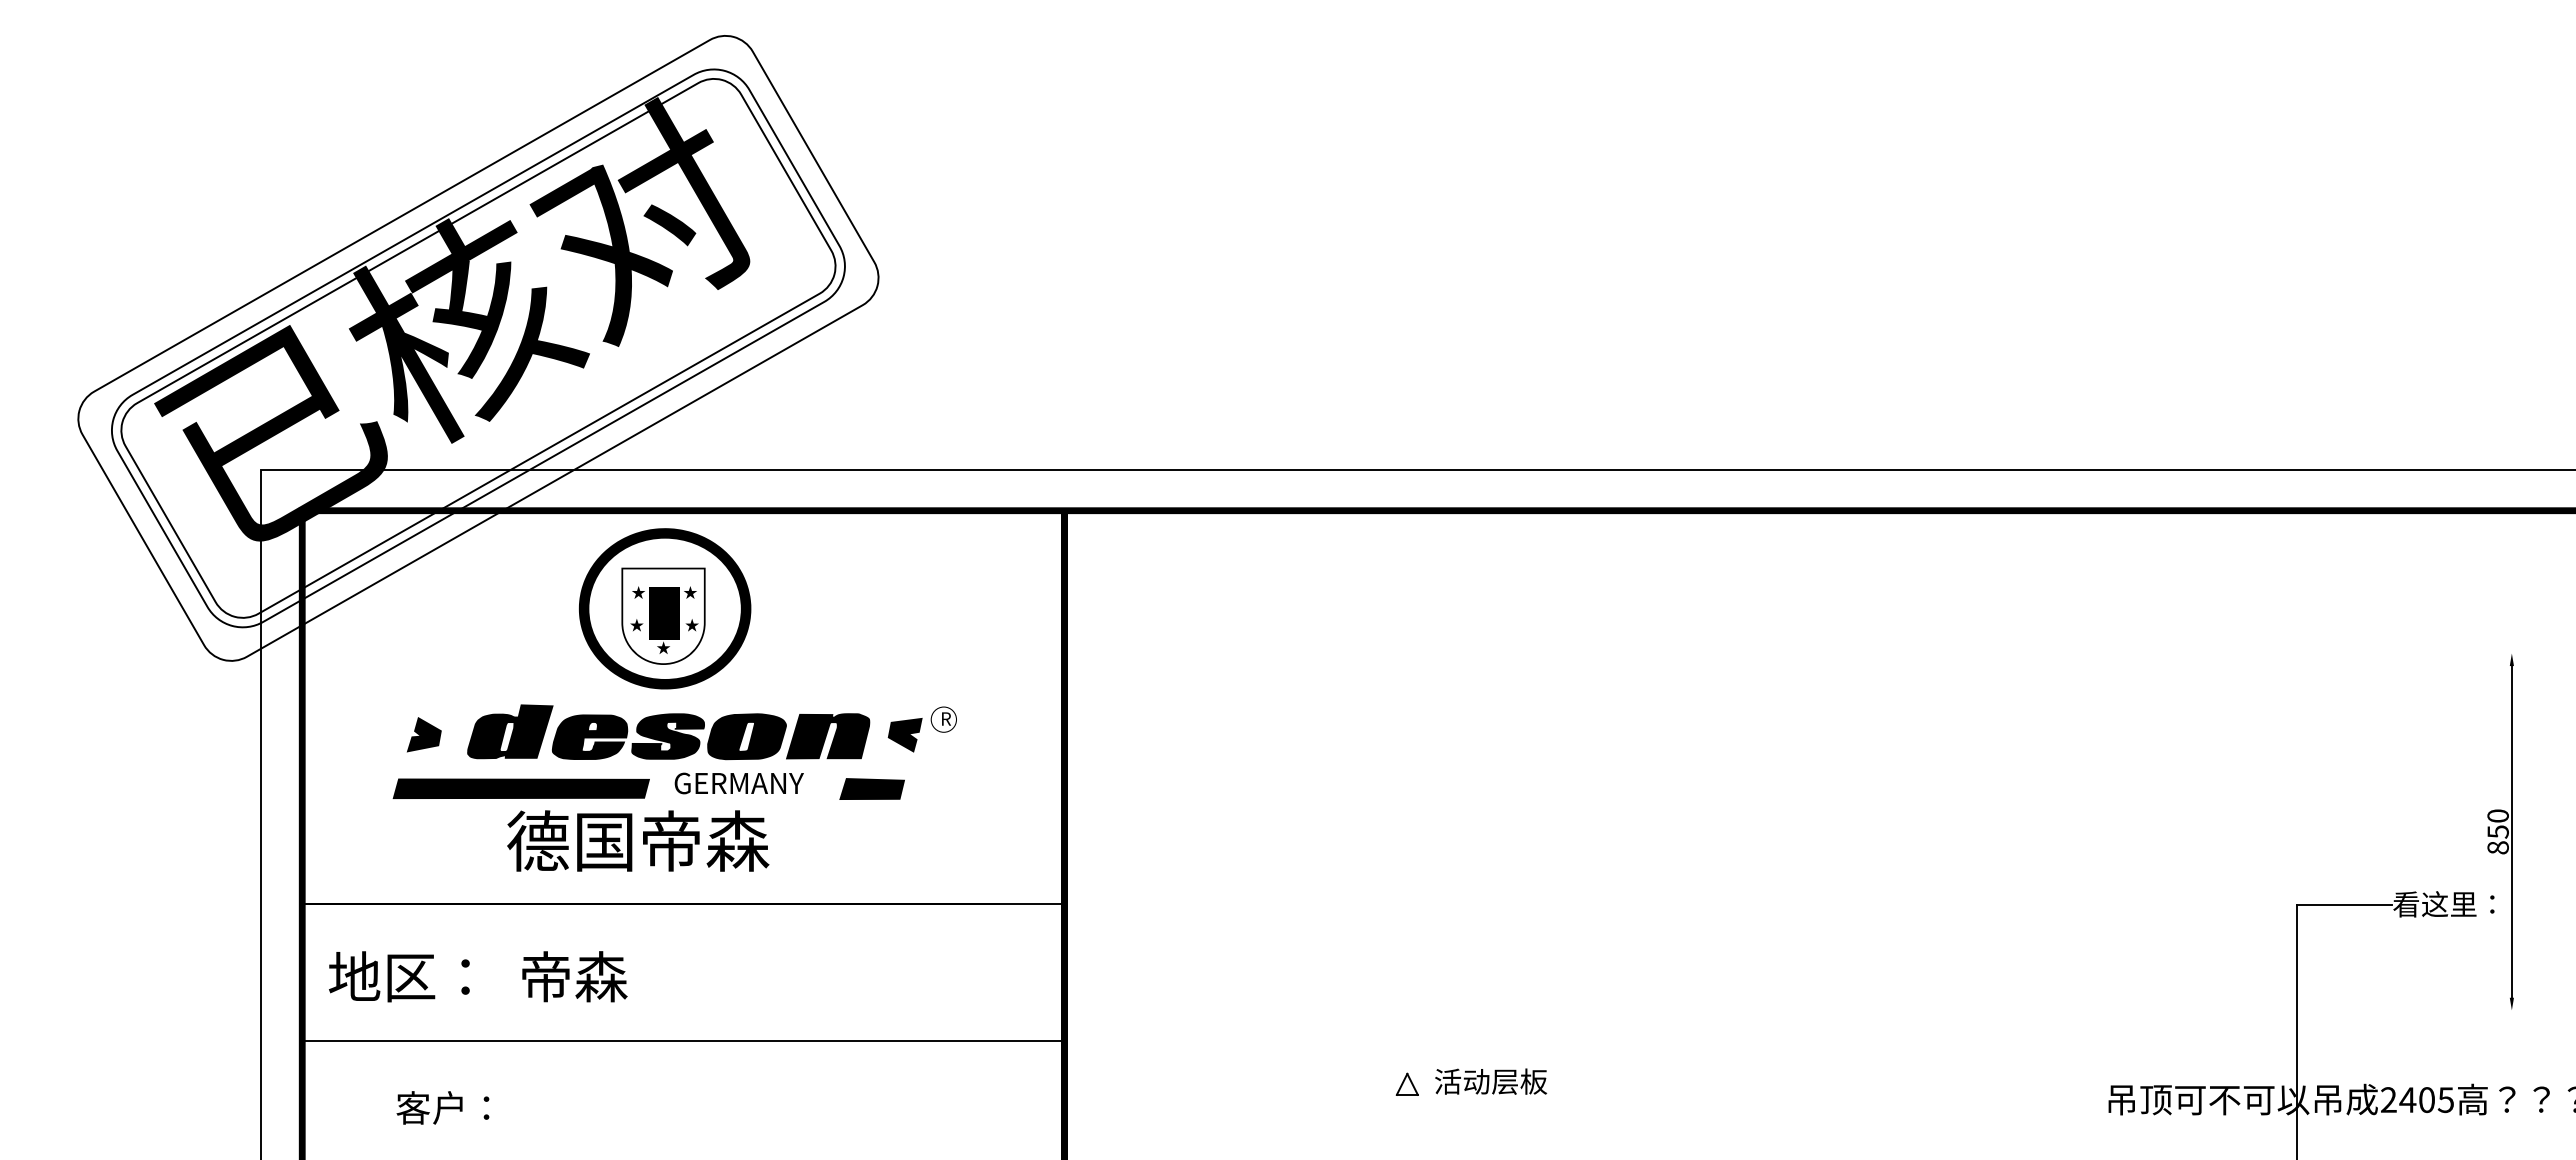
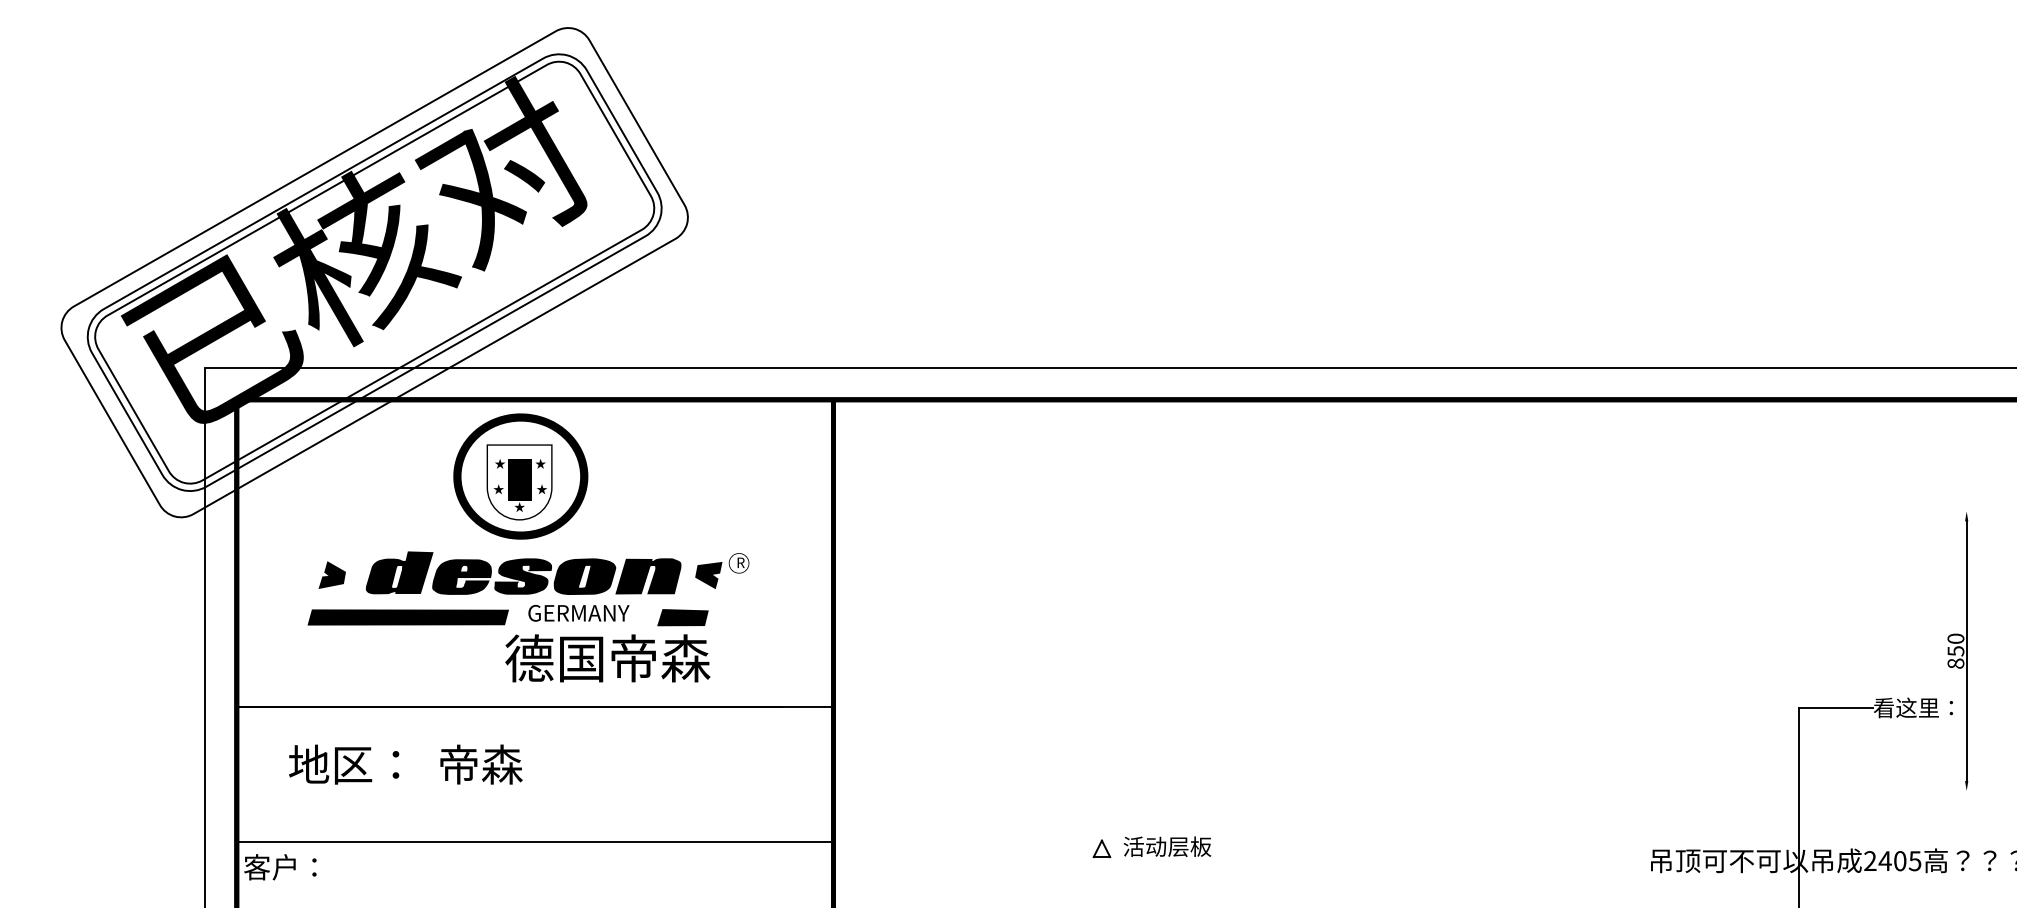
text: (638, 840) -> (608, 657), moved
text: (478, 976) -> (406, 764), moved
line: (683, 1040) -> (535, 841), moved
text: (442, 1107) -> (280, 866), moved

